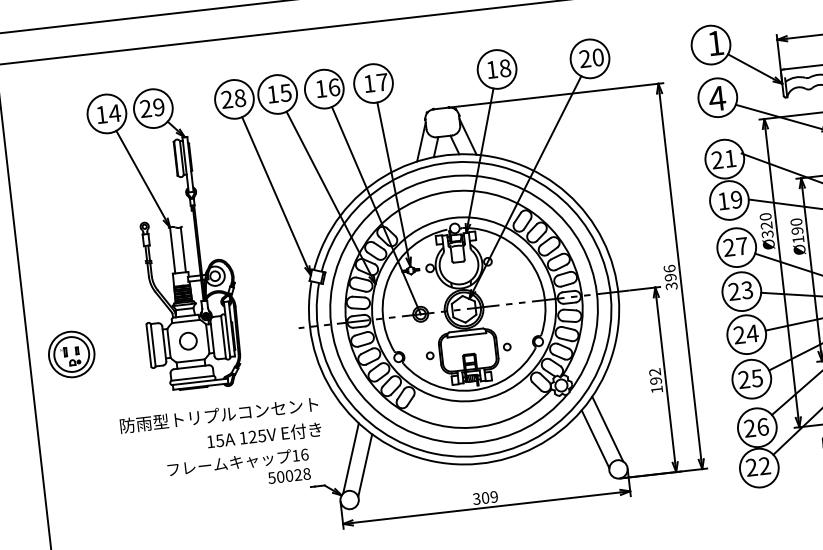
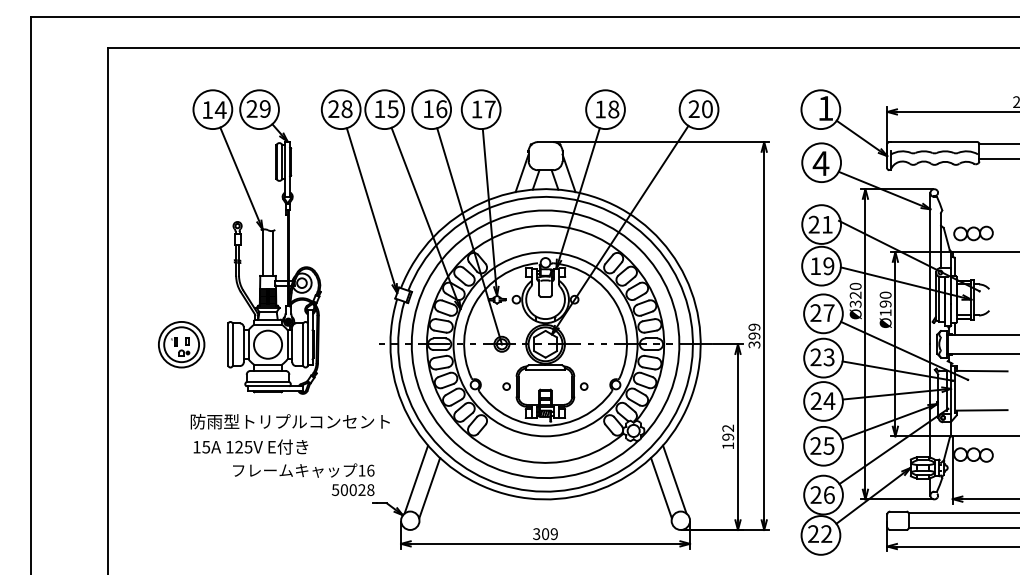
text: (669, 268) -> (754, 326), 396 -> 399
circle: (187, 341) -> (267, 344), size x1.67
part: (71, 354) -> (181, 344), moved
text: (263, 435) -> (250, 446), moved

